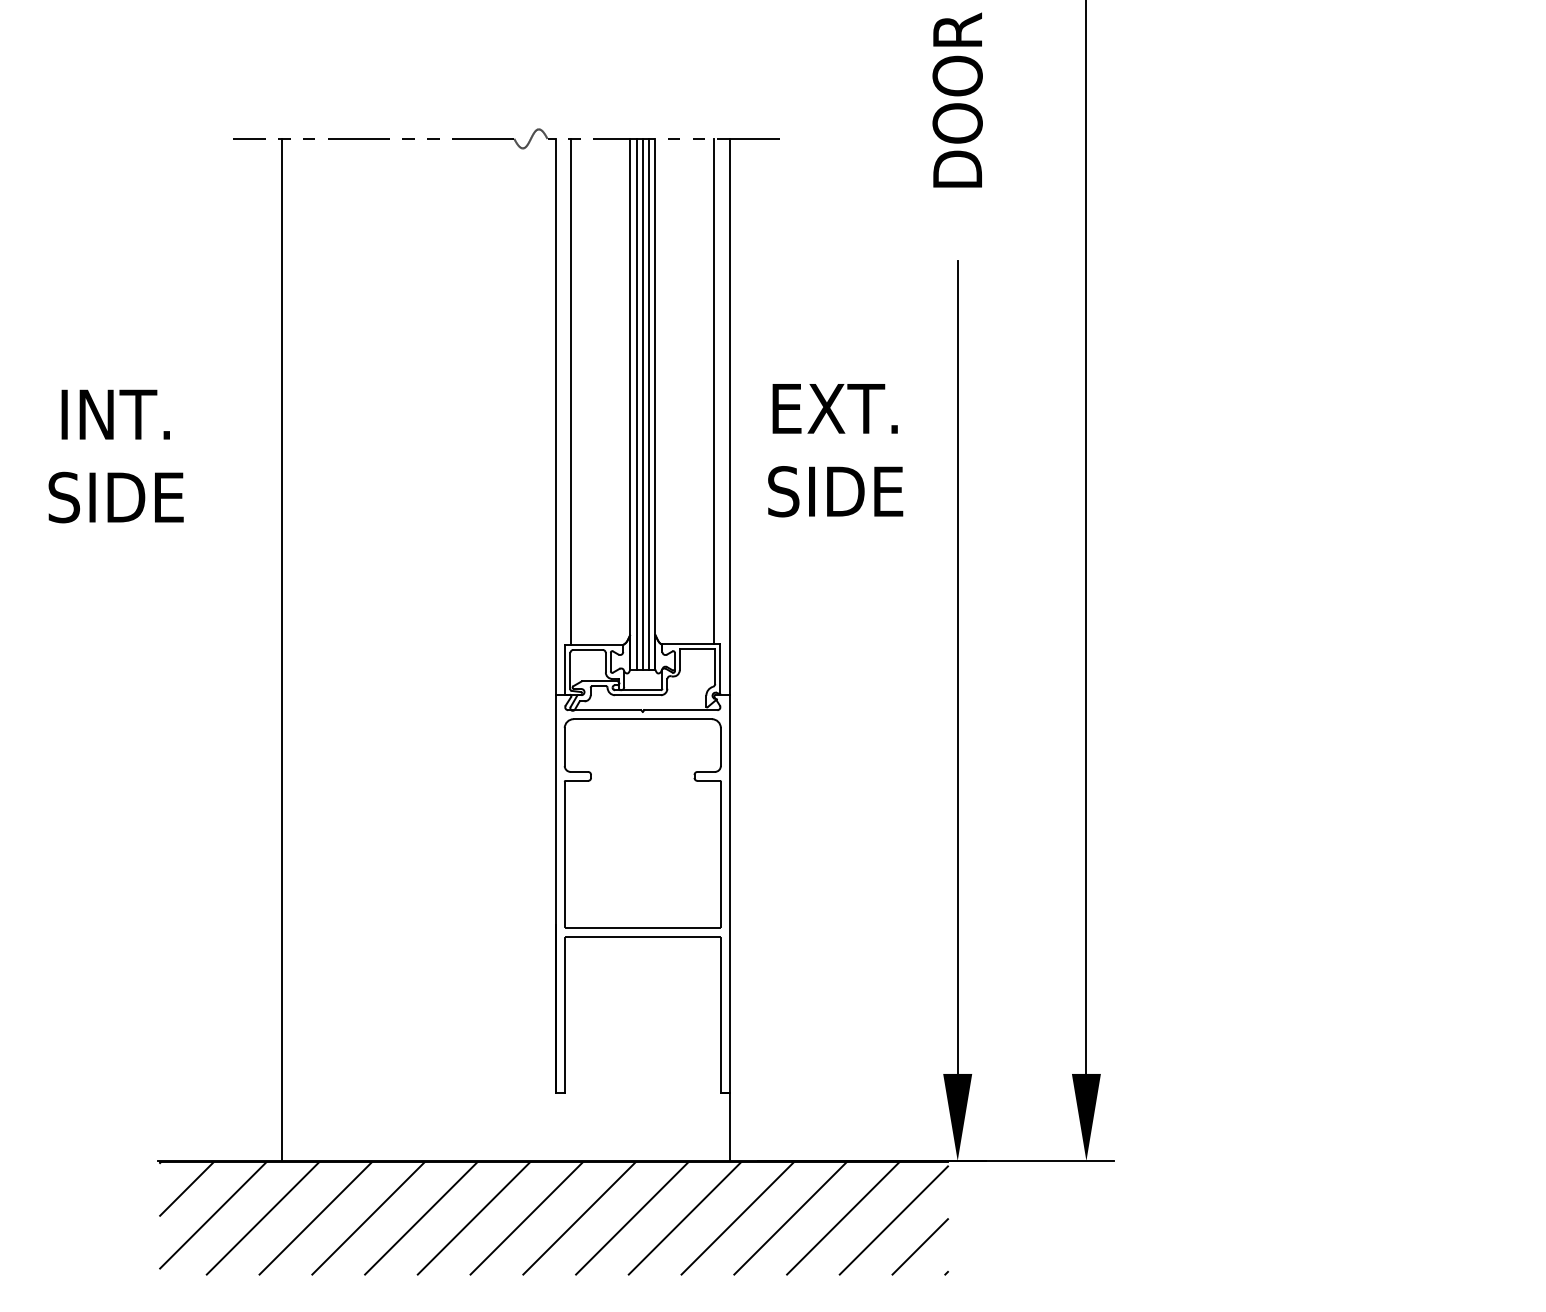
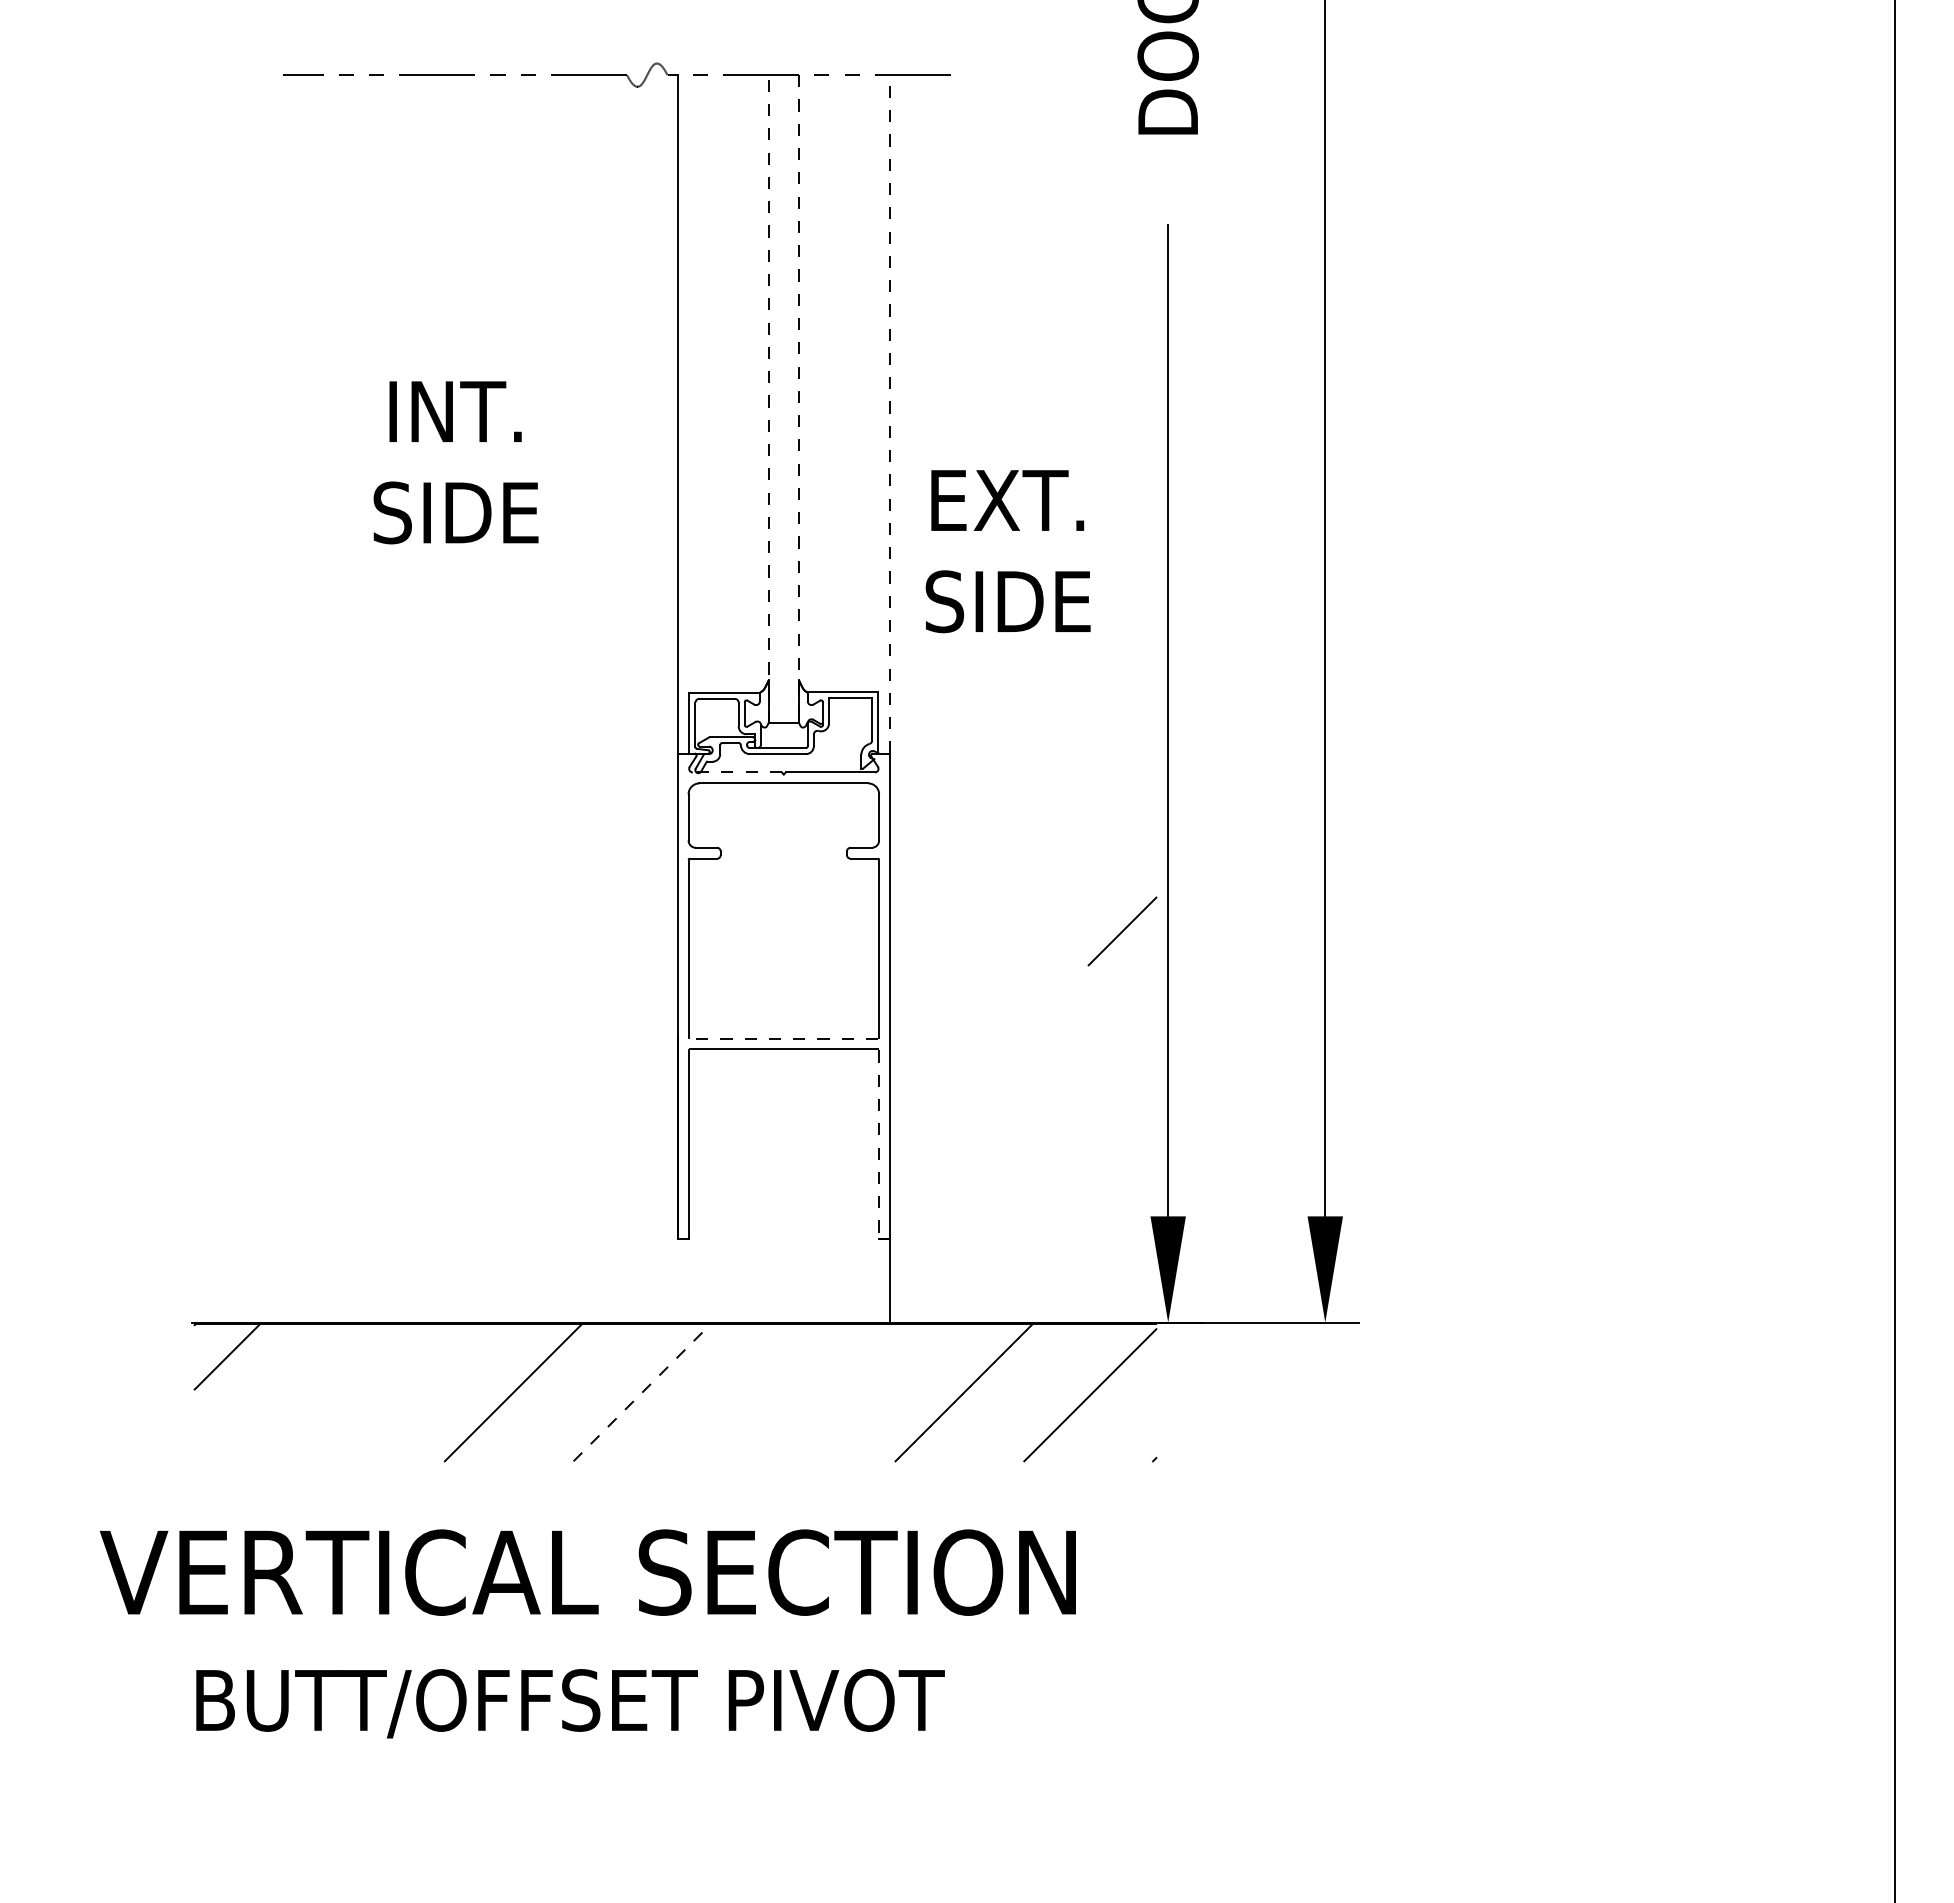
line: (571, 391) -> (696, 383), removed
line: (714, 391) -> (871, 383), removed
line: (630, 403) -> (768, 398), solid -> dashed
line: (636, 404) -> (776, 399), removed
line: (642, 404) -> (783, 399), removed
line: (649, 404) -> (791, 399), removed
line: (655, 404) -> (799, 399), solid -> dashed
line: (730, 416) -> (890, 413), solid -> dashed
text: (835, 450) -> (1007, 551), moved
text: (115, 456) -> (455, 462), moved
line: (282, 649) -> (343, 698), removed
line: (604, 710) -> (737, 772), solid -> dashed
line: (642, 928) -> (783, 1038), solid -> dashed
line: (721, 1015) -> (879, 1145), solid -> dashed
line: (213, 1214) -> (259, 1388), removed
line: (262, 1218) -> (319, 1392), removed
line: (315, 1218) -> (384, 1392), removed
line: (368, 1218) -> (448, 1392), removed
line: (473, 1218) -> (577, 1392), removed
line: (527, 1218) -> (642, 1392), solid -> dashed
line: (579, 1218) -> (706, 1392), removed
line: (631, 1218) -> (770, 1392), removed
line: (685, 1218) -> (835, 1392), removed
line: (737, 1218) -> (899, 1392), removed
line: (843, 1218) -> (1028, 1392), removed
line: (920, 1246) -> (1122, 931), moved

